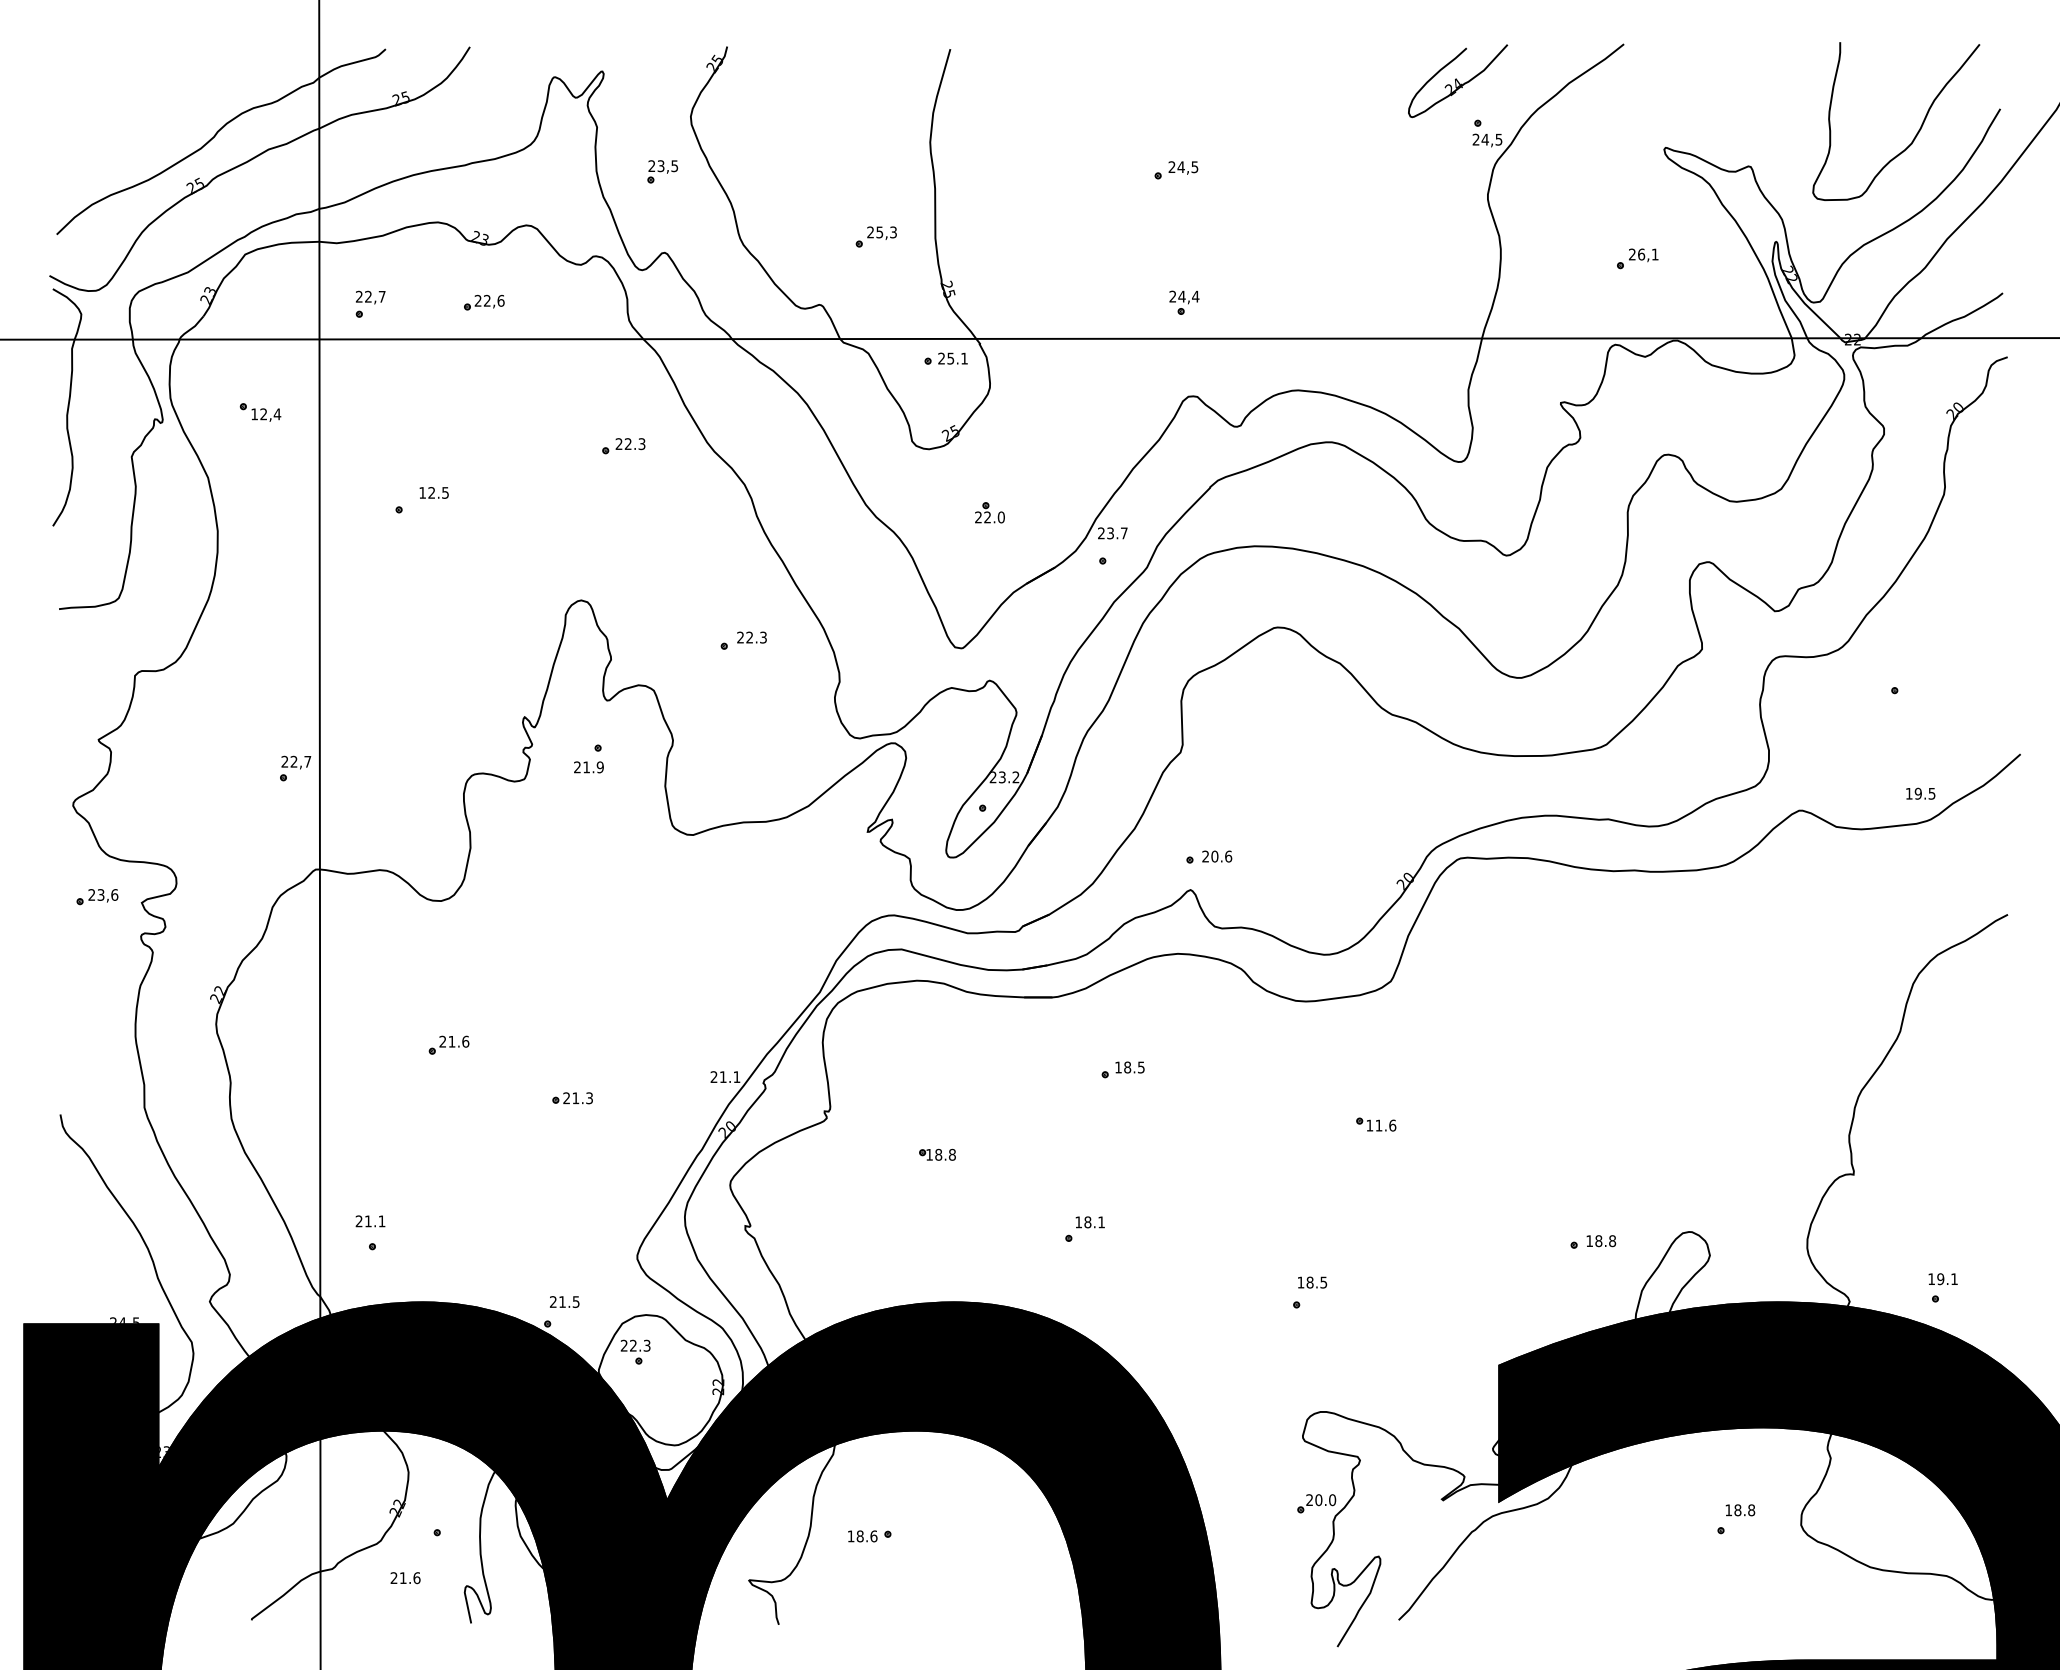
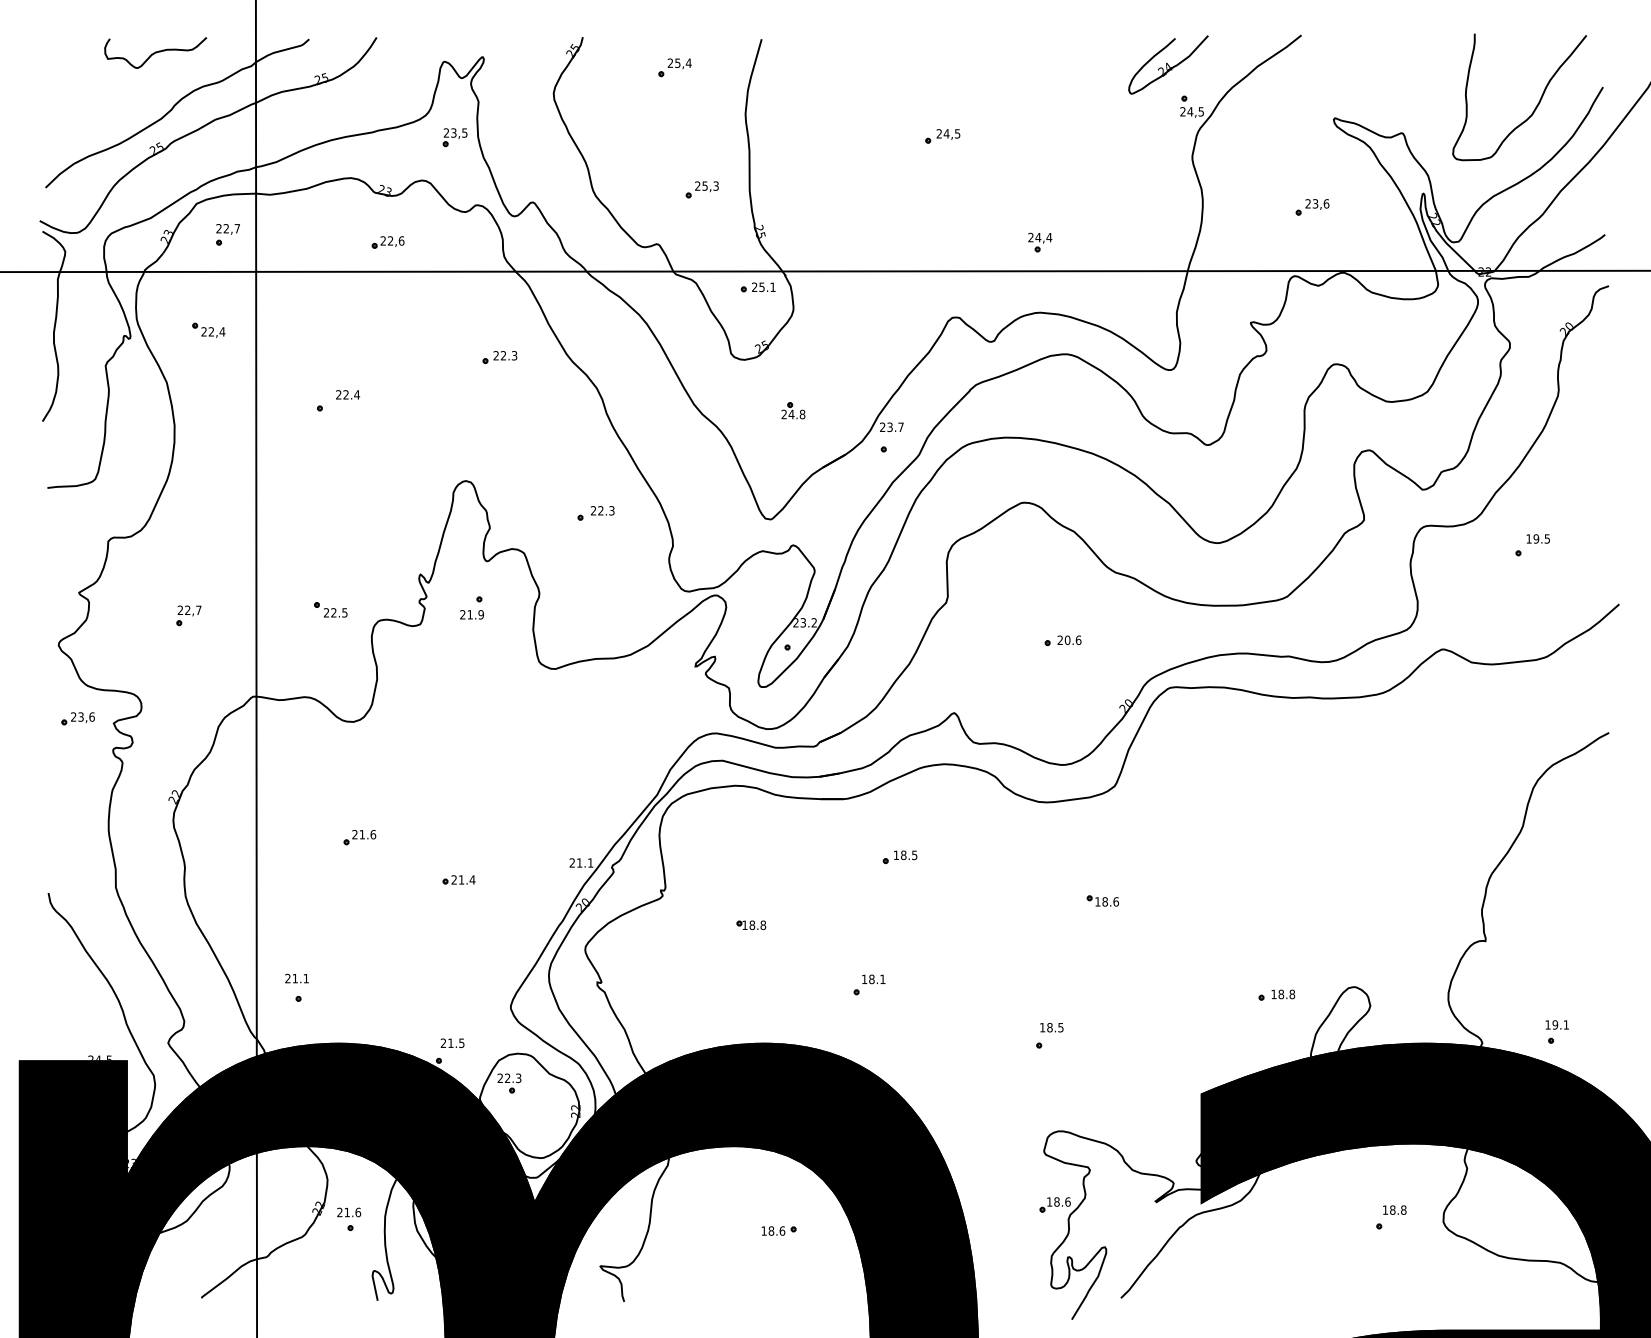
curve: (193, 65) -> (155, 52), added
part: (841, 84) -> (674, 67), added
part: (661, 171) -> (454, 137), moved
text: (1647, 254) -> (1320, 203), 26,1 -> 23,6
part: (1184, 302) -> (1040, 242), moved
part: (369, 304) -> (227, 234), moved
text: (253, 413) -> (203, 331), 12,4 -> 22,4
text: (434, 492) -> (348, 394), 12.5 -> 22.4
text: (993, 517) -> (796, 414), 22.0 -> 24.8
part: (412, 760) -> (330, 609), added
part: (294, 768) -> (188, 615), moved
text: (1919, 793) -> (1537, 538), moved
part: (1208, 856) -> (1062, 640), moved
text: (589, 1097) -> (472, 879), 21.3 -> 21.4
text: (1378, 1125) -> (1104, 901), 11.6 -> 18.6
text: (1320, 1499) -> (1058, 1201), 20.0 -> 18.6
part: (869, 1535) -> (778, 1230), moved
text: (406, 1578) -> (349, 1212), moved

